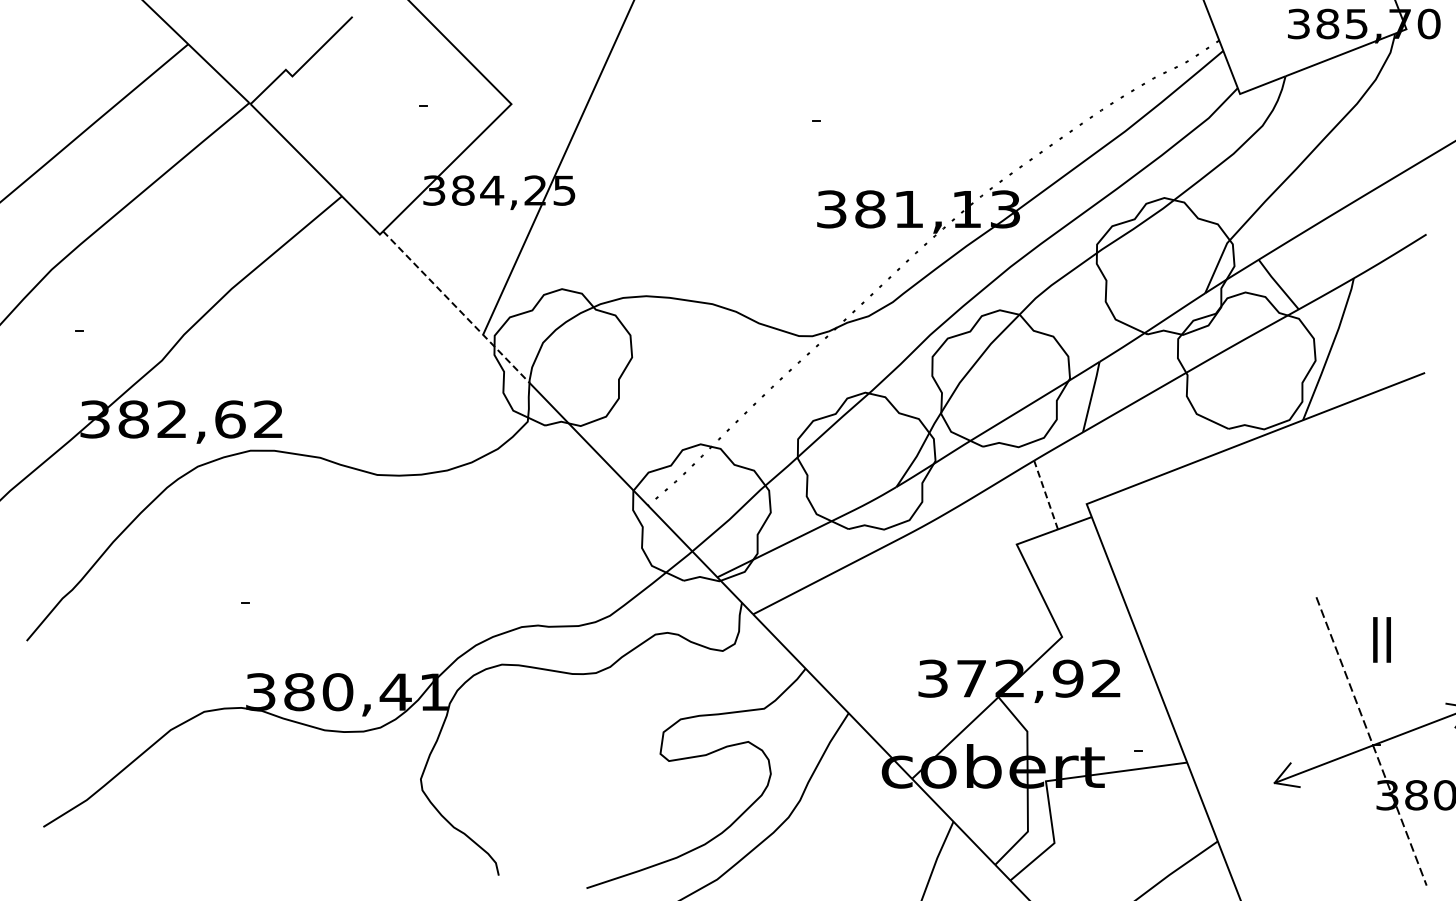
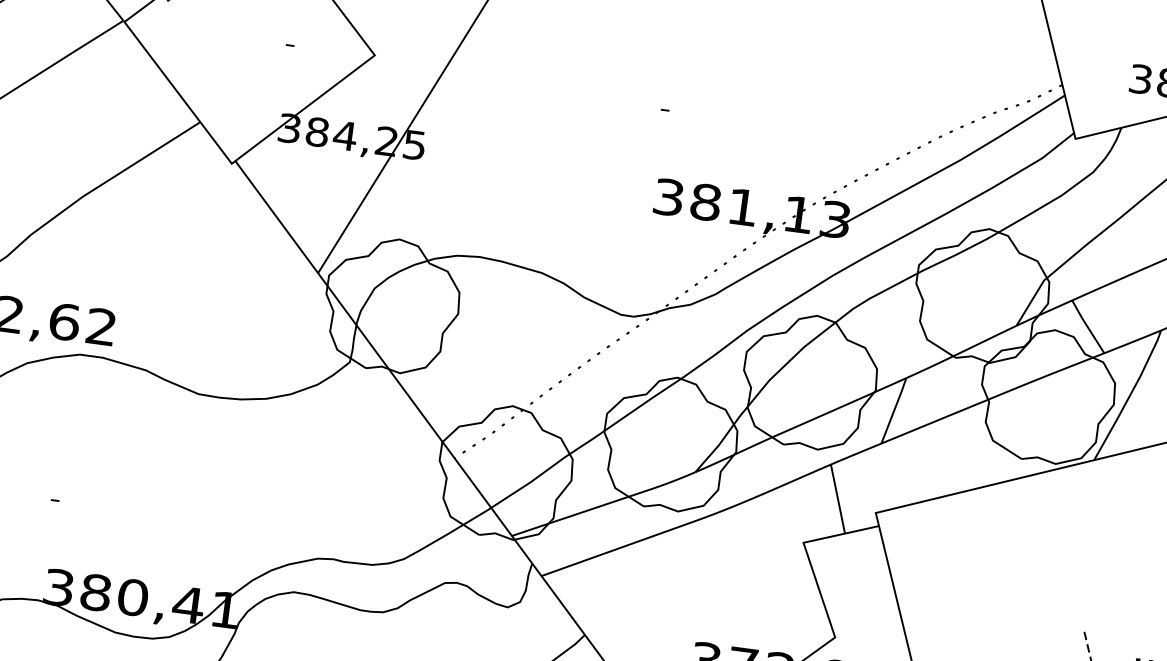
line: (456, 307) -> (296, 243), dashed -> solid
line: (1045, 494) -> (837, 498), dashed -> solid

